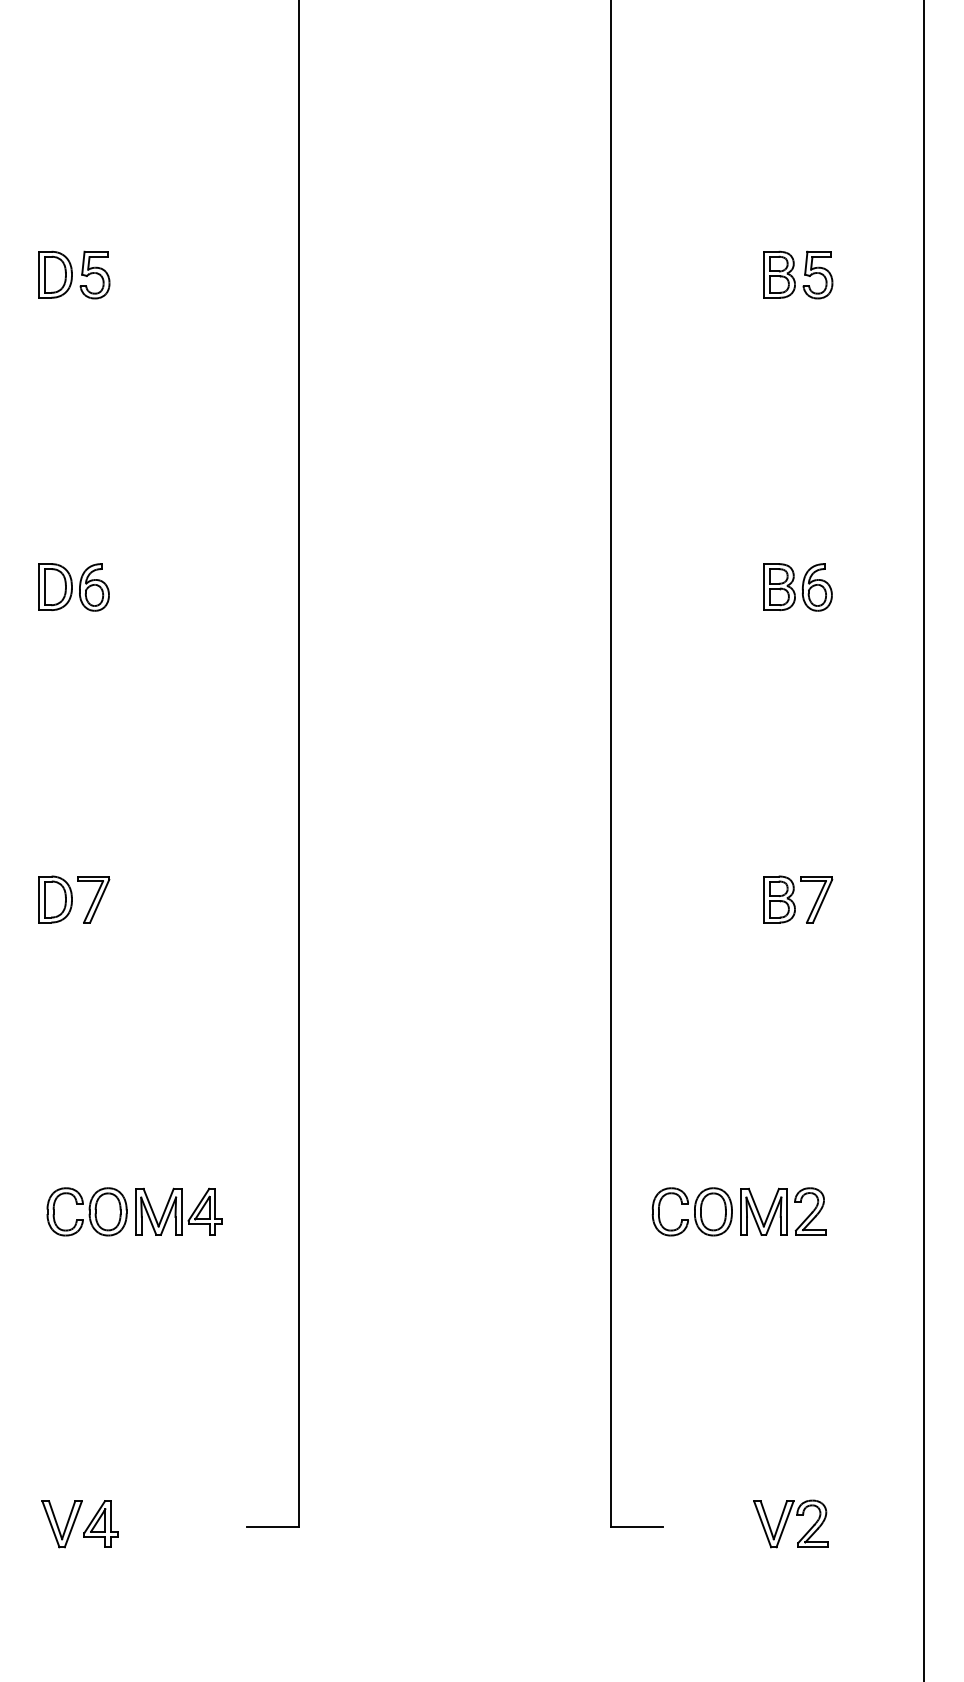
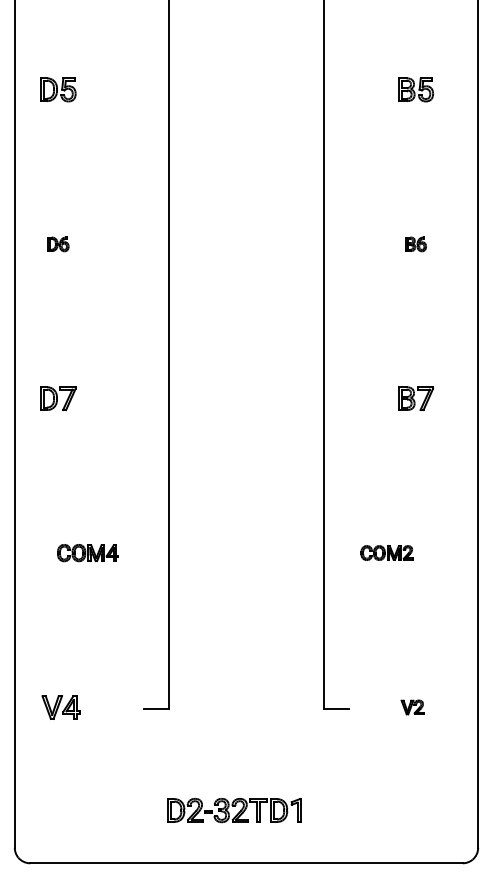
part: (74, 587) -> (58, 244), size x0.6
part: (796, 587) -> (415, 244), size x0.6
part: (133, 1210) -> (87, 552), size x0.7
part: (738, 1210) -> (386, 552), size x0.6
part: (790, 1524) -> (412, 707), size x0.6

